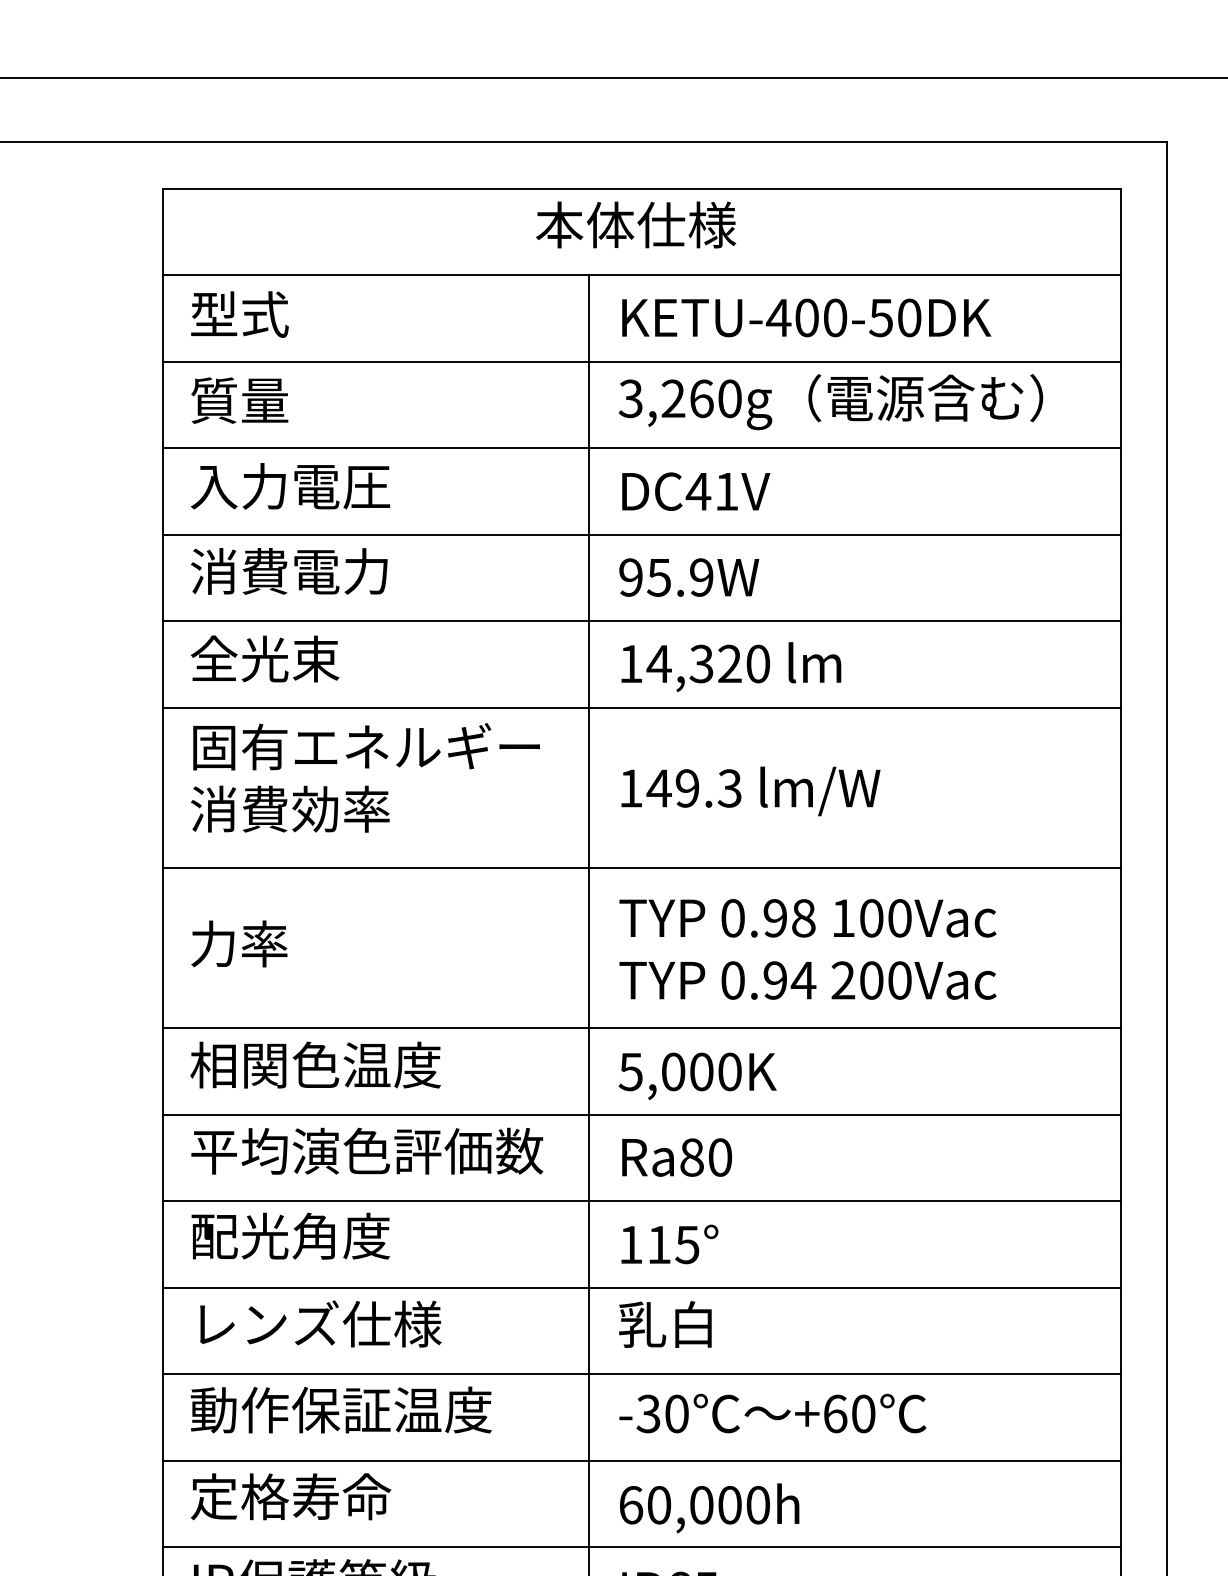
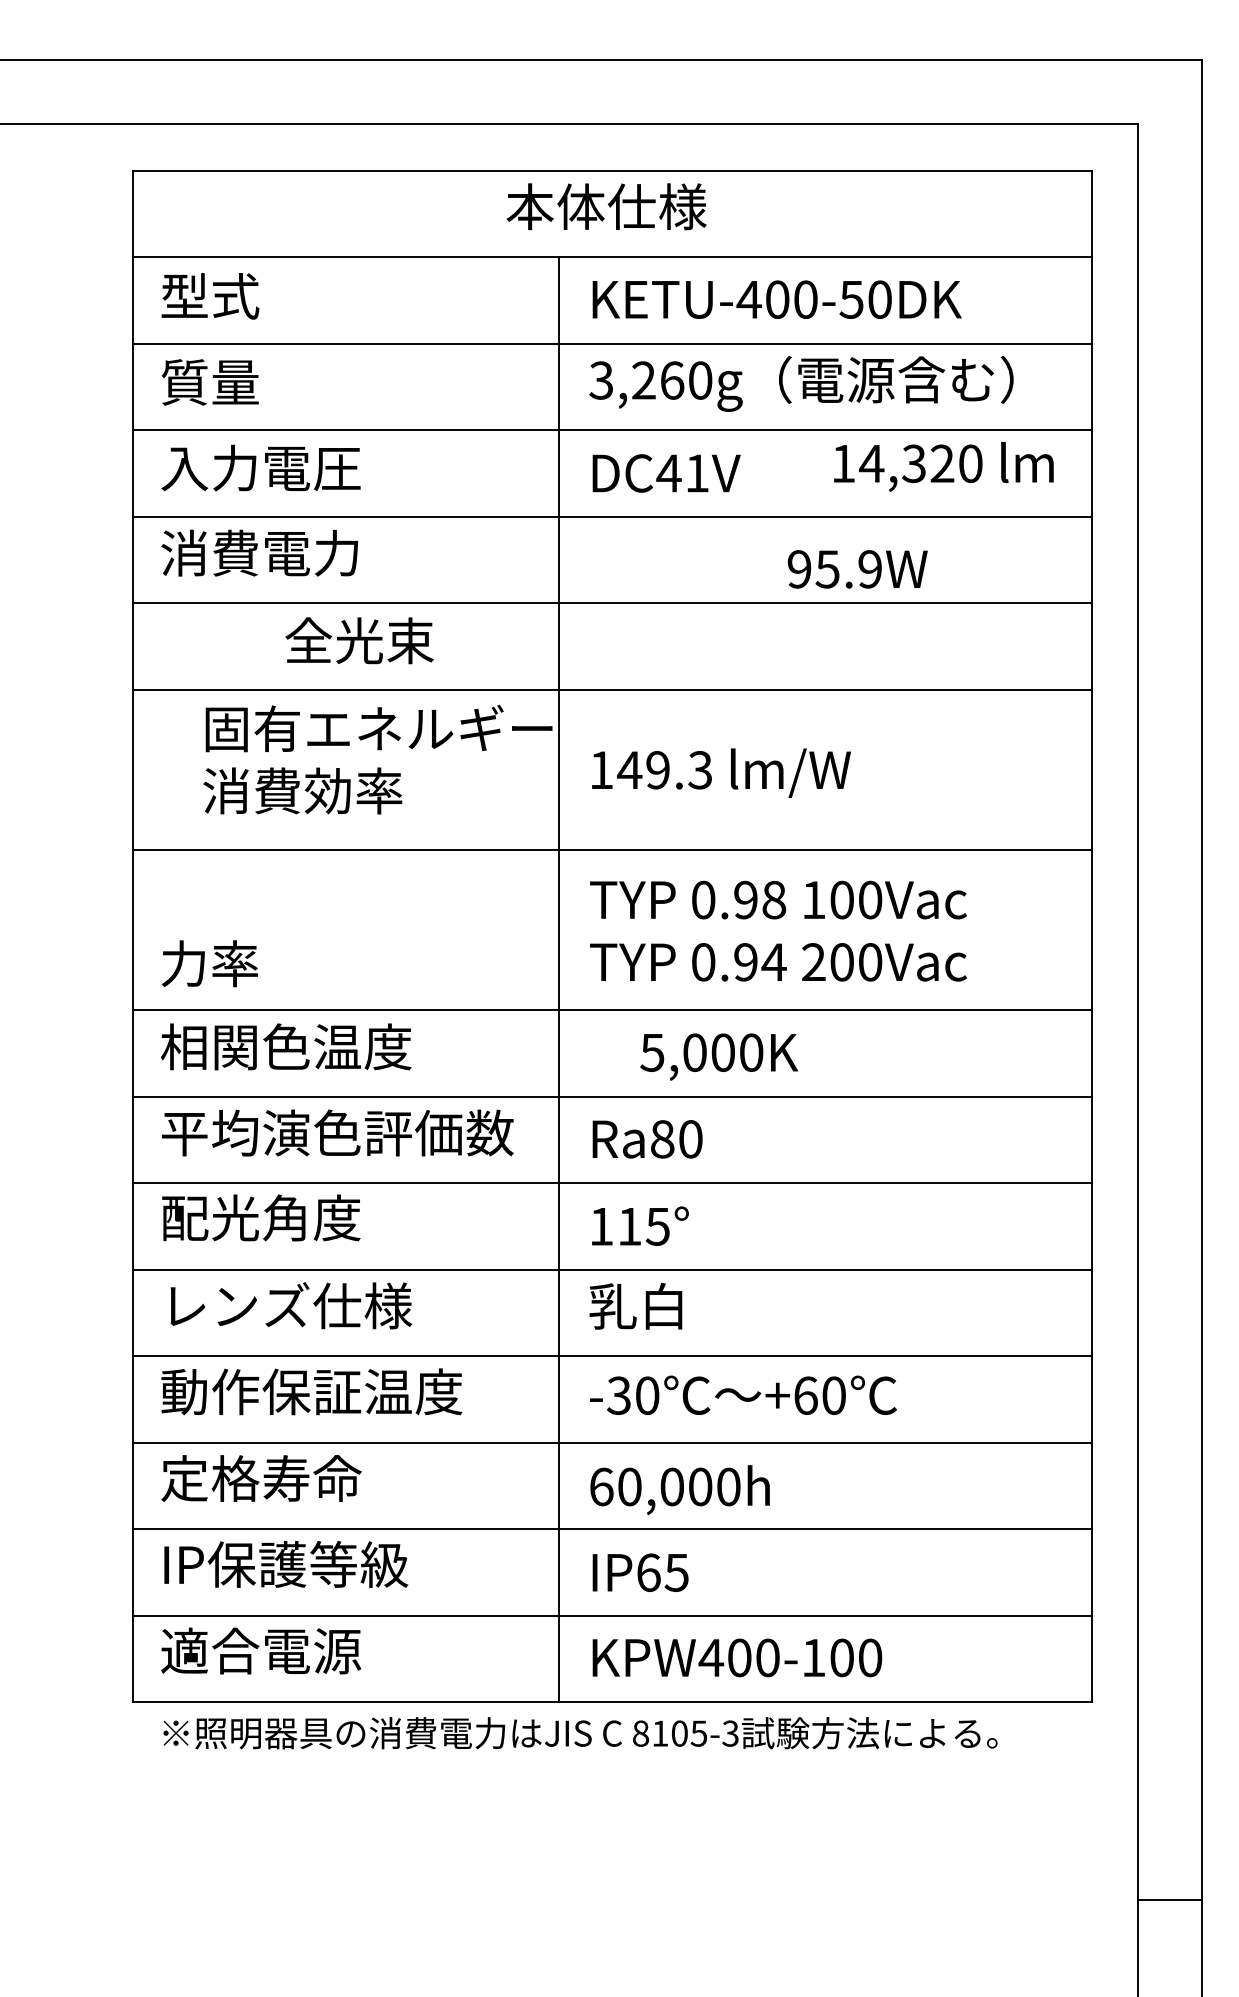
text: (688, 577) -> (857, 569), moved
text: (264, 658) -> (359, 640), moved
text: (730, 666) -> (943, 466), moved
text: (364, 777) -> (377, 759), moved
text: (238, 943) -> (209, 963), moved
text: (697, 1075) -> (719, 1056), moved

